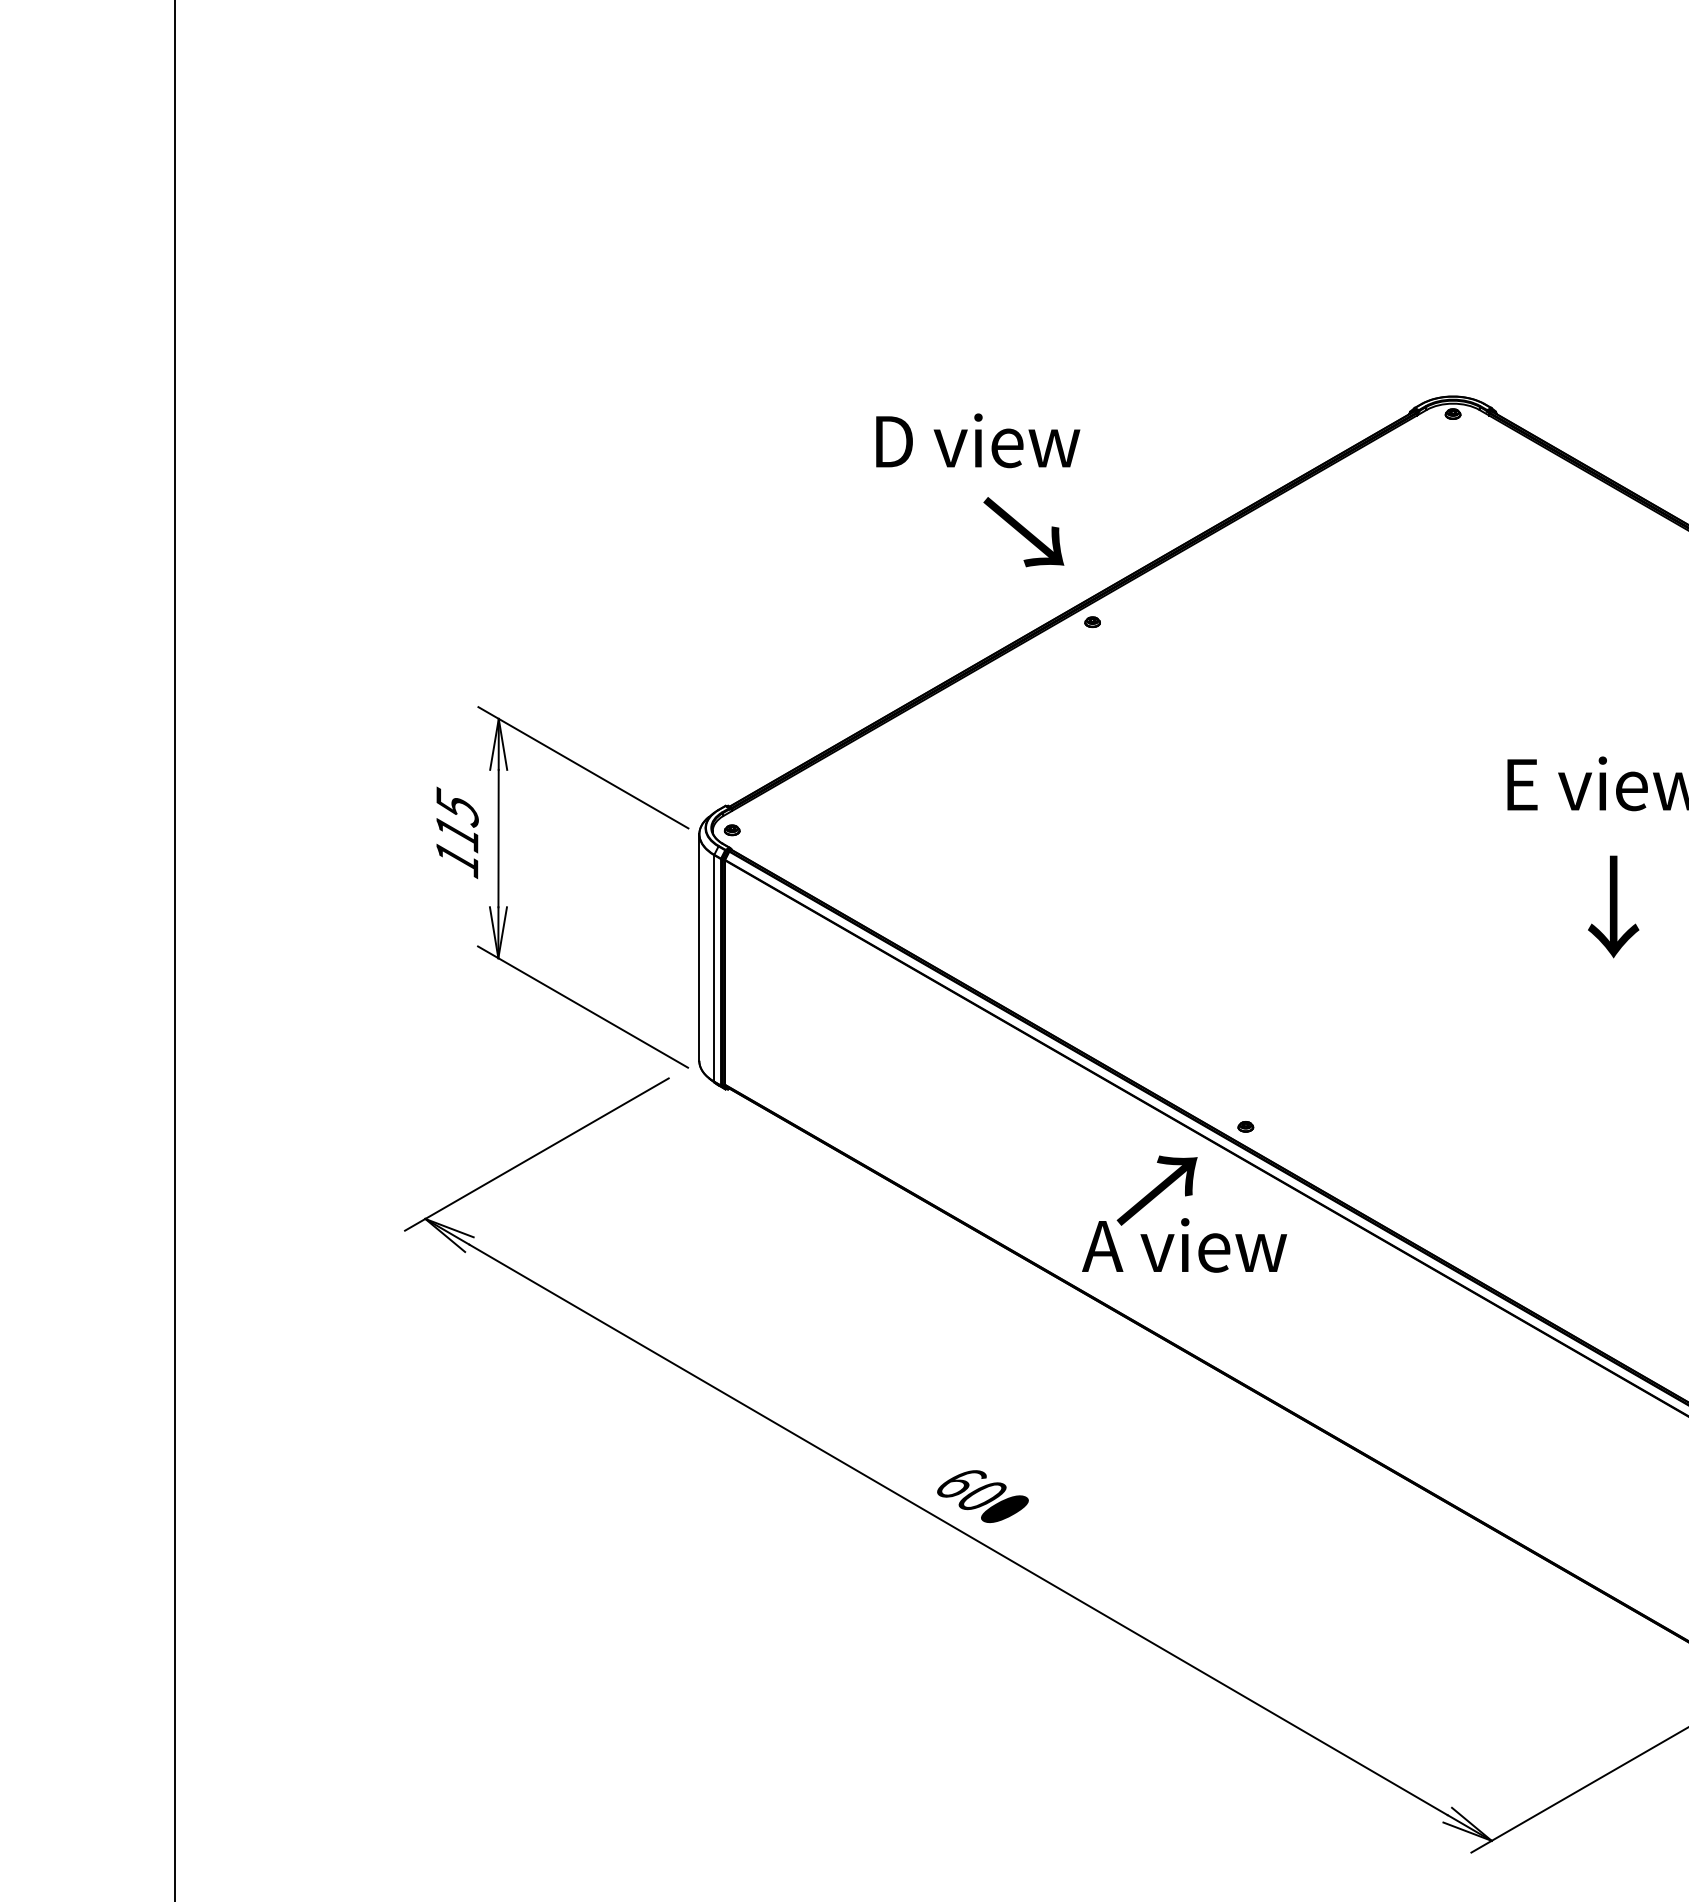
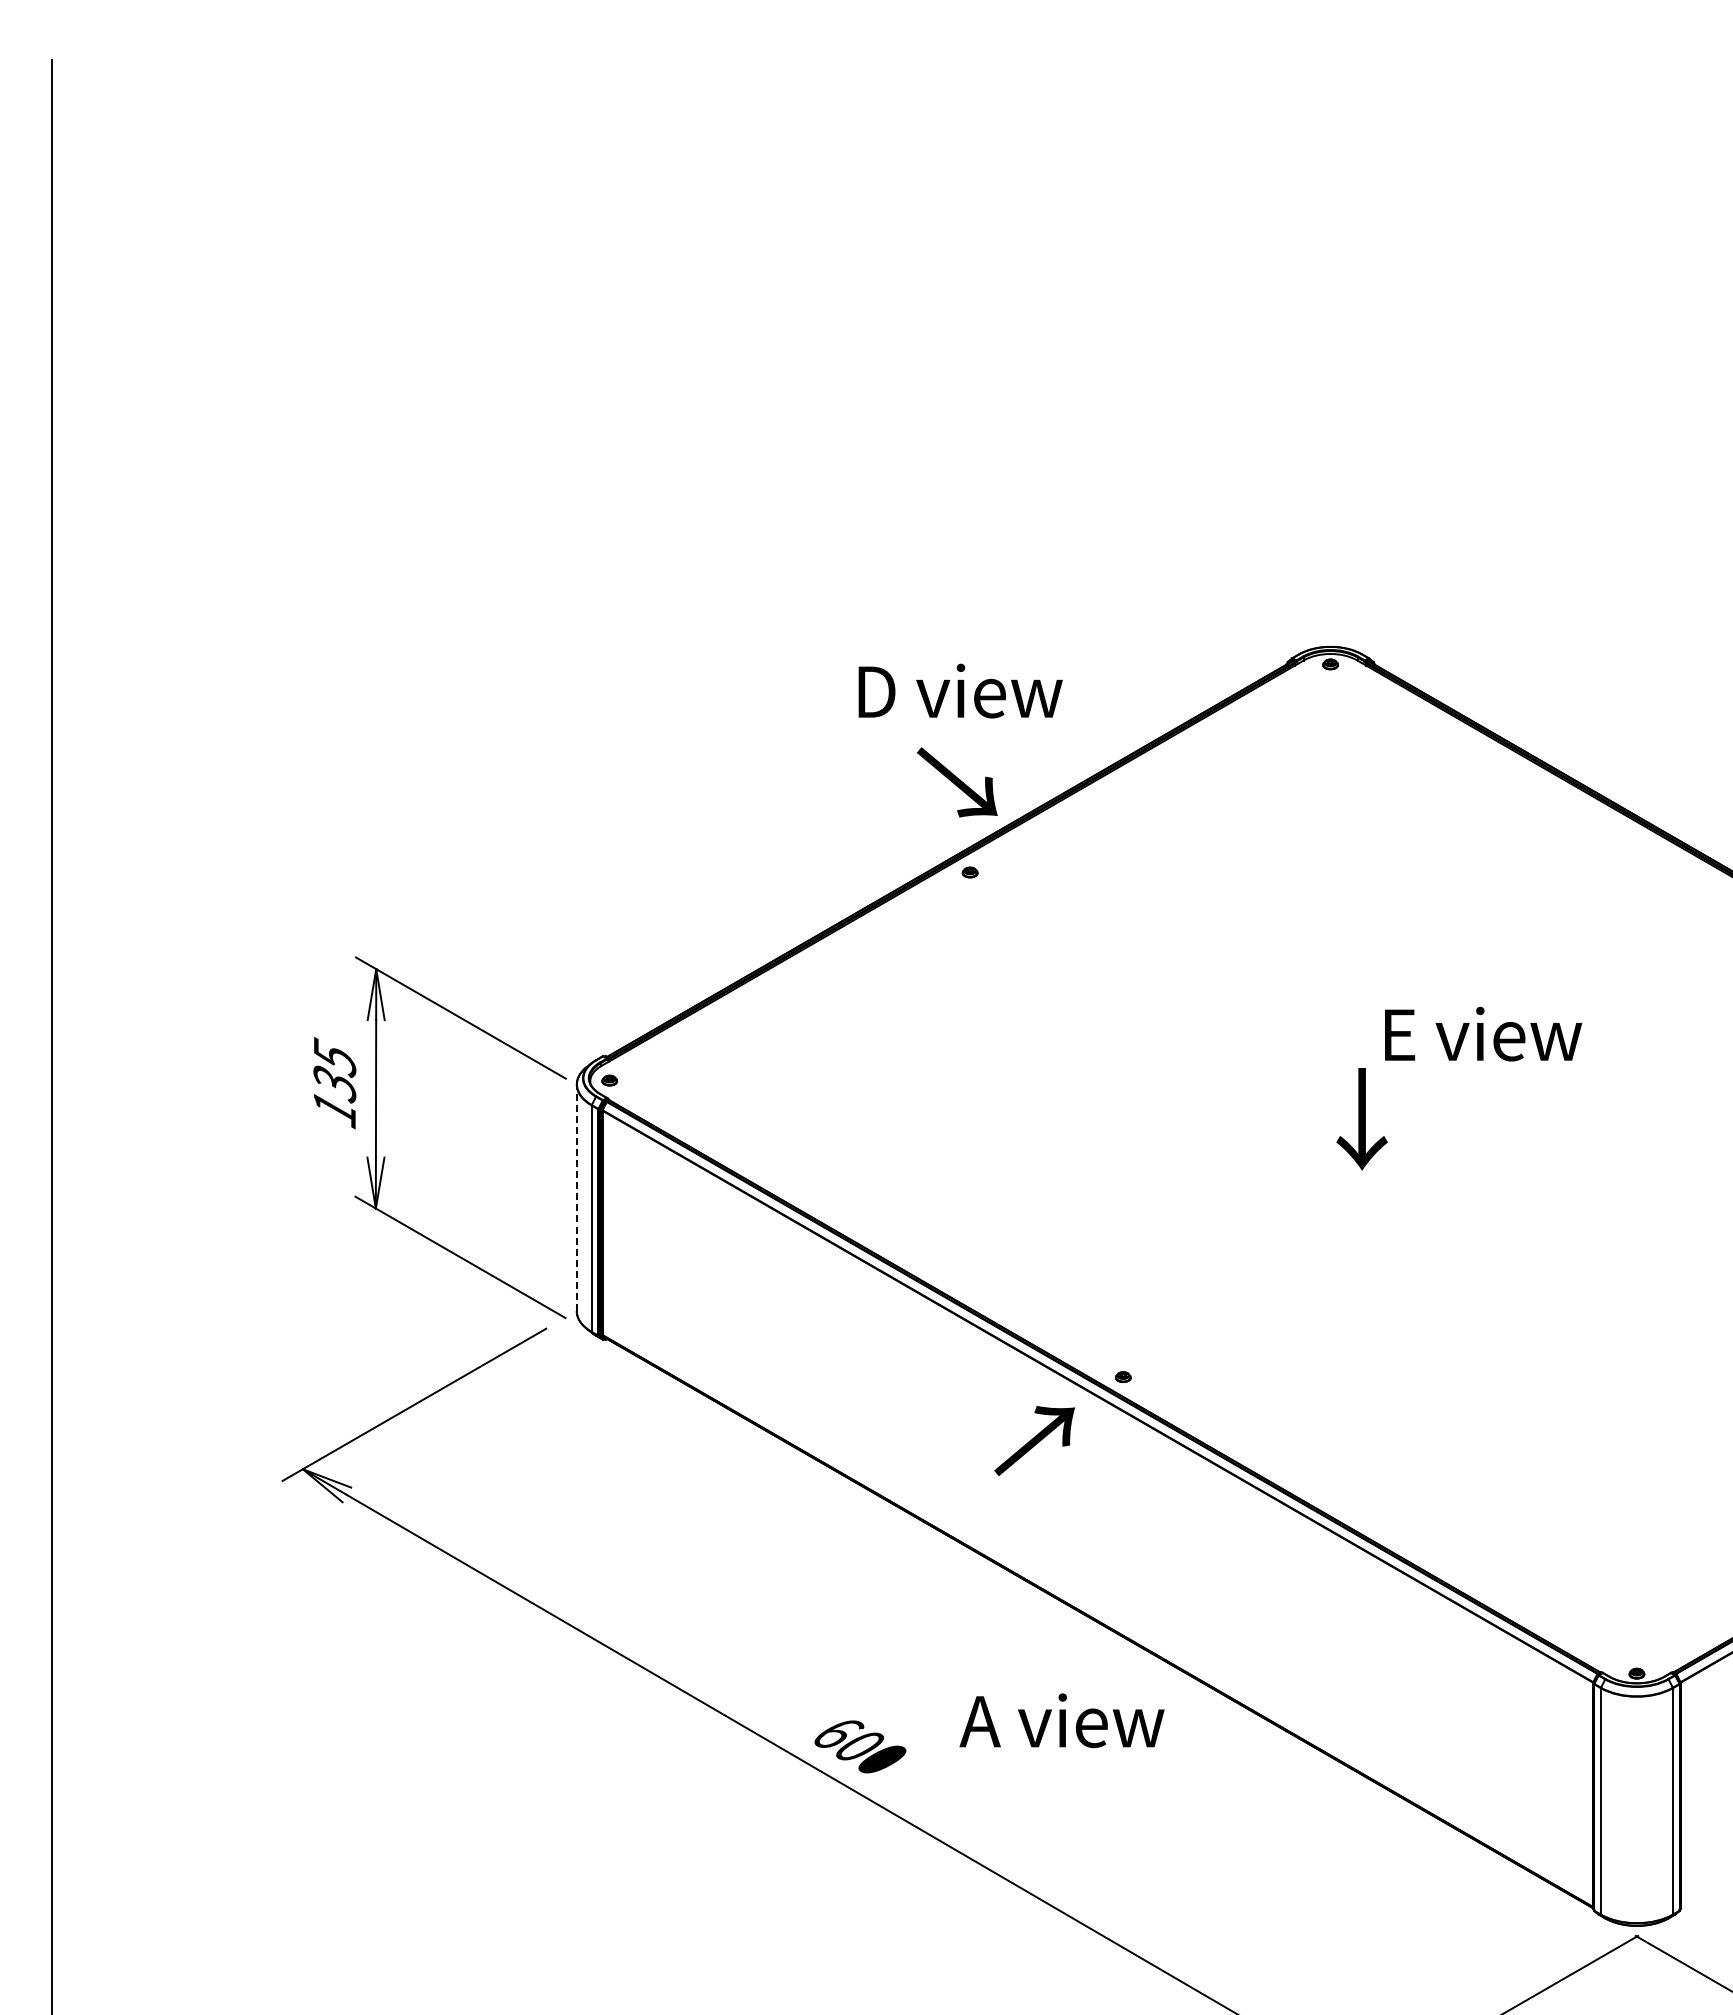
text: (978, 440) -> (960, 690), moved
text: (1024, 532) -> (957, 782), moved
text: (457, 834) -> (334, 1084), 115 -> 135
text: (1613, 907) -> (1361, 1119), moved
line: (699, 947) -> (576, 1197), solid -> dashed
text: (1184, 1245) -> (1061, 1720), moved

